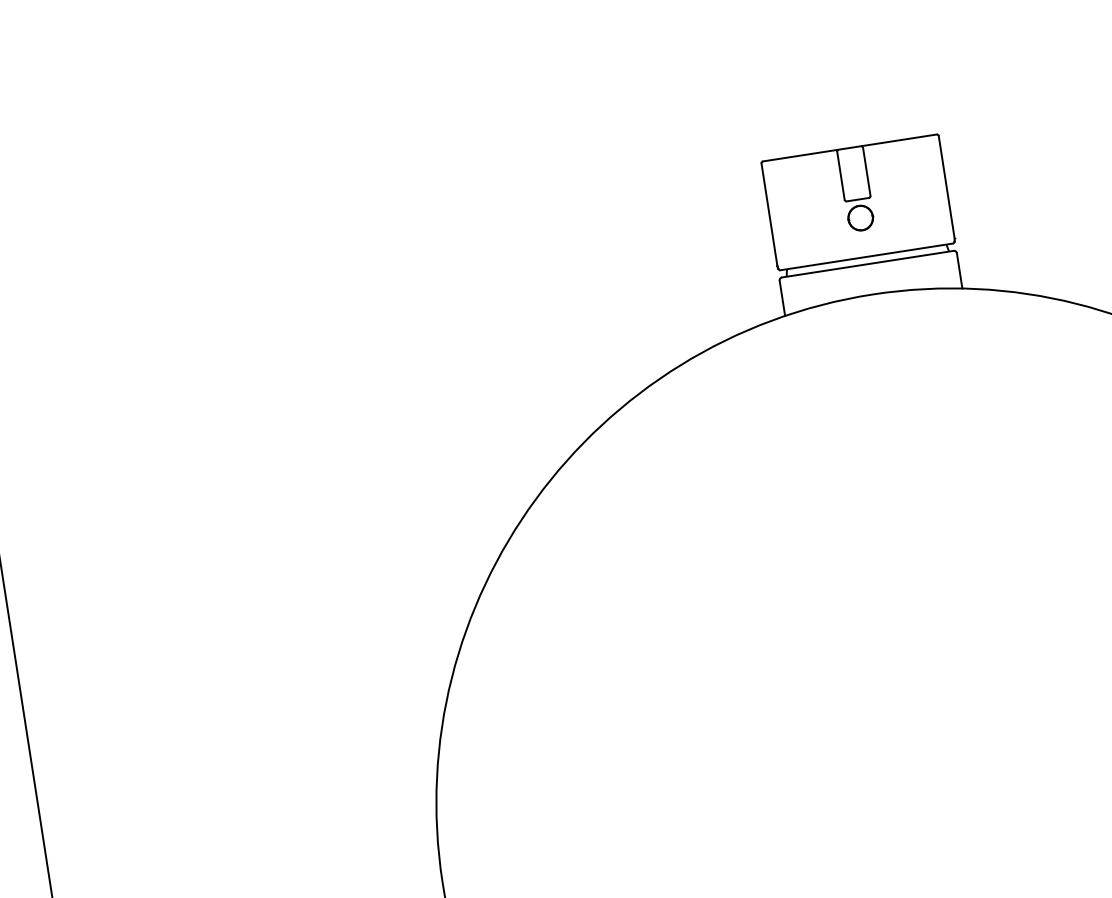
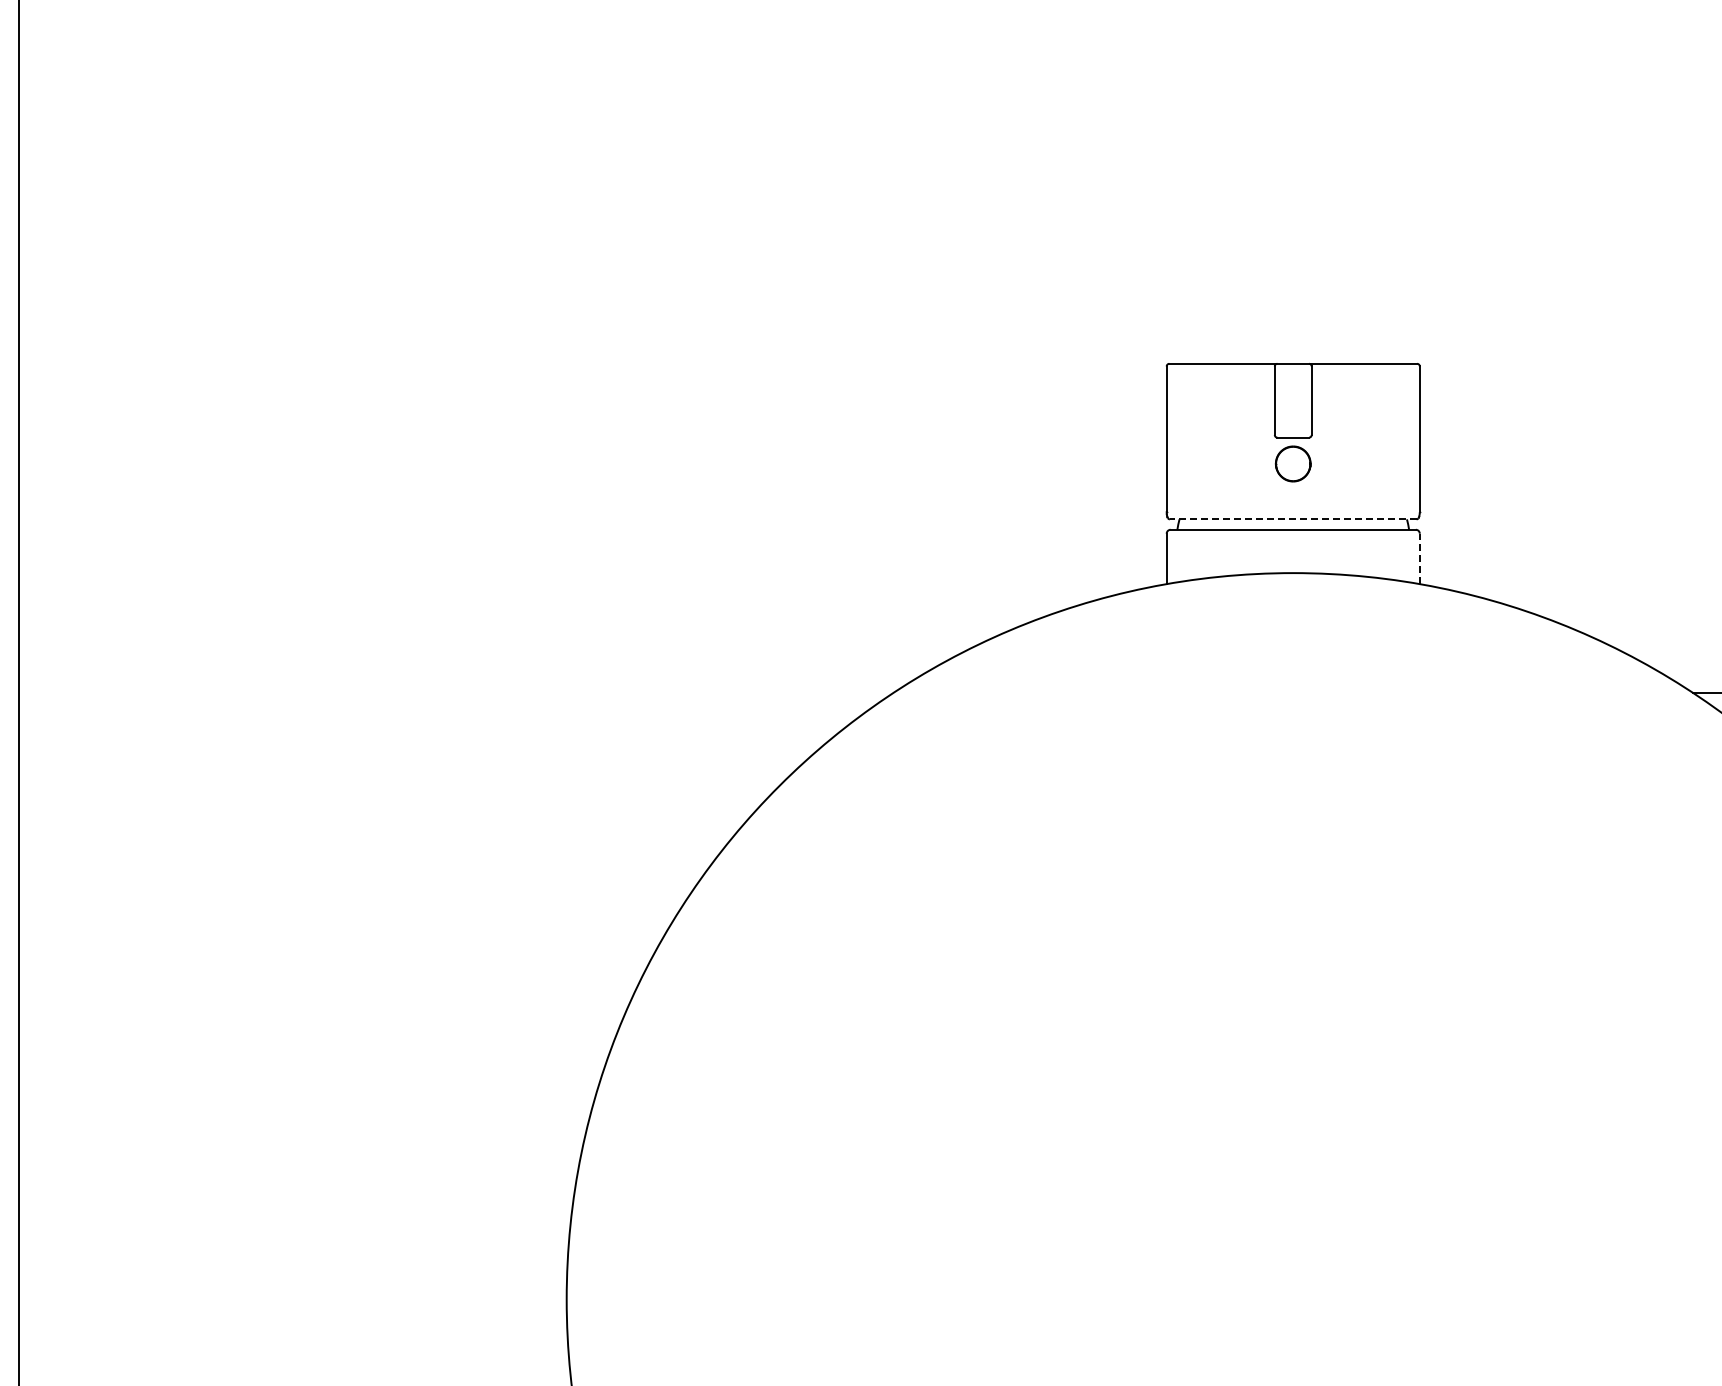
line: (866, 257) -> (1292, 519), solid -> dashed
line: (959, 270) -> (1419, 558), solid -> dashed

